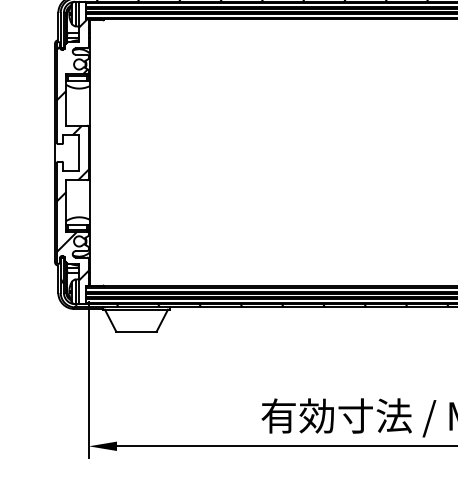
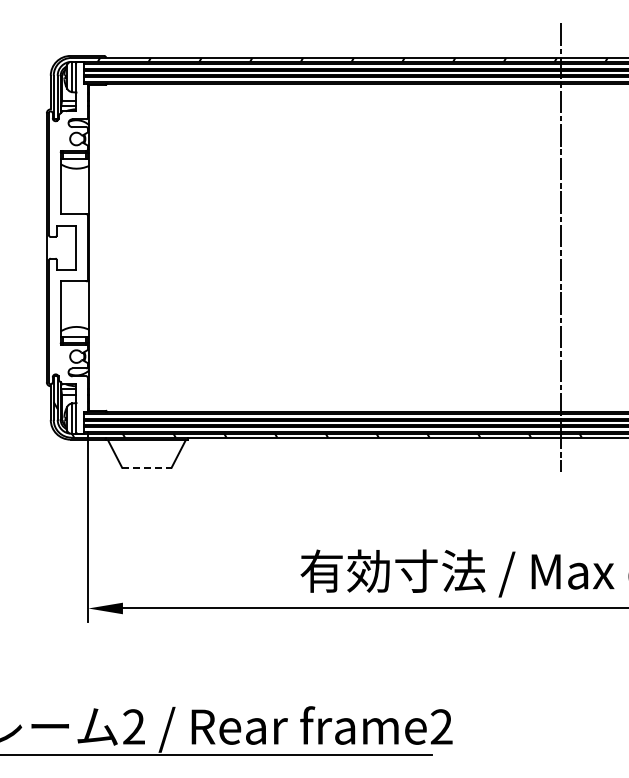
hatch: (72, 149) -> (68, 243), removed
line: (136, 331) -> (146, 467), solid -> dashed

